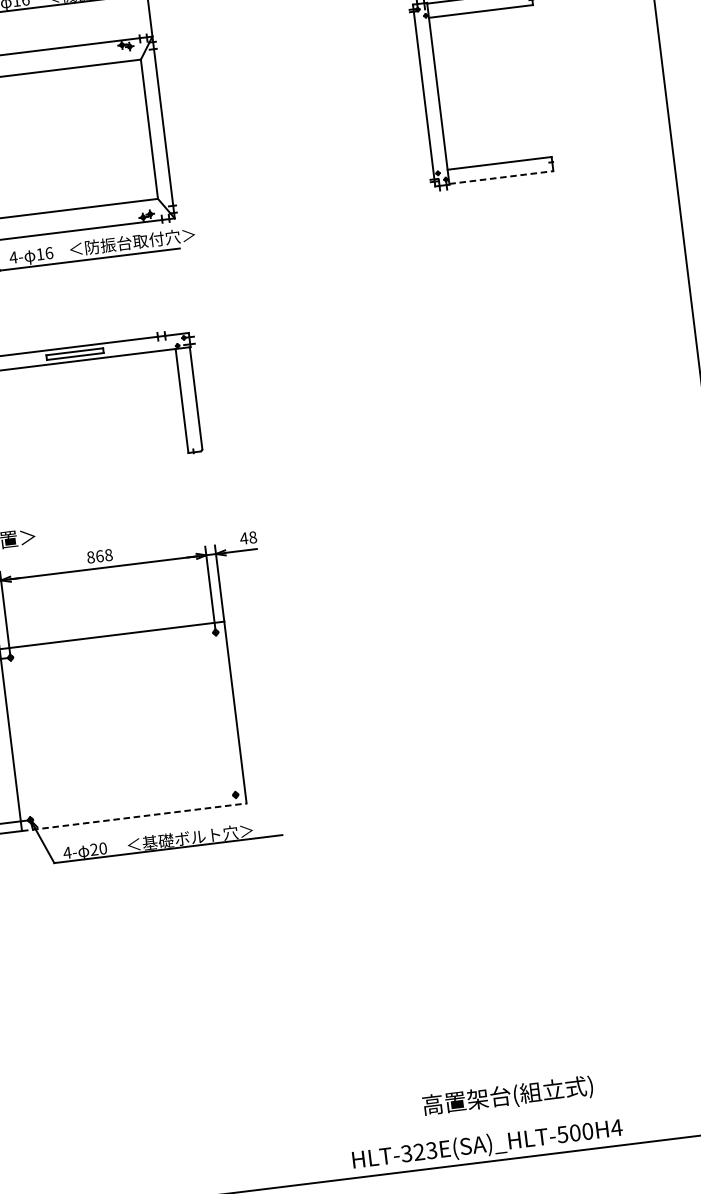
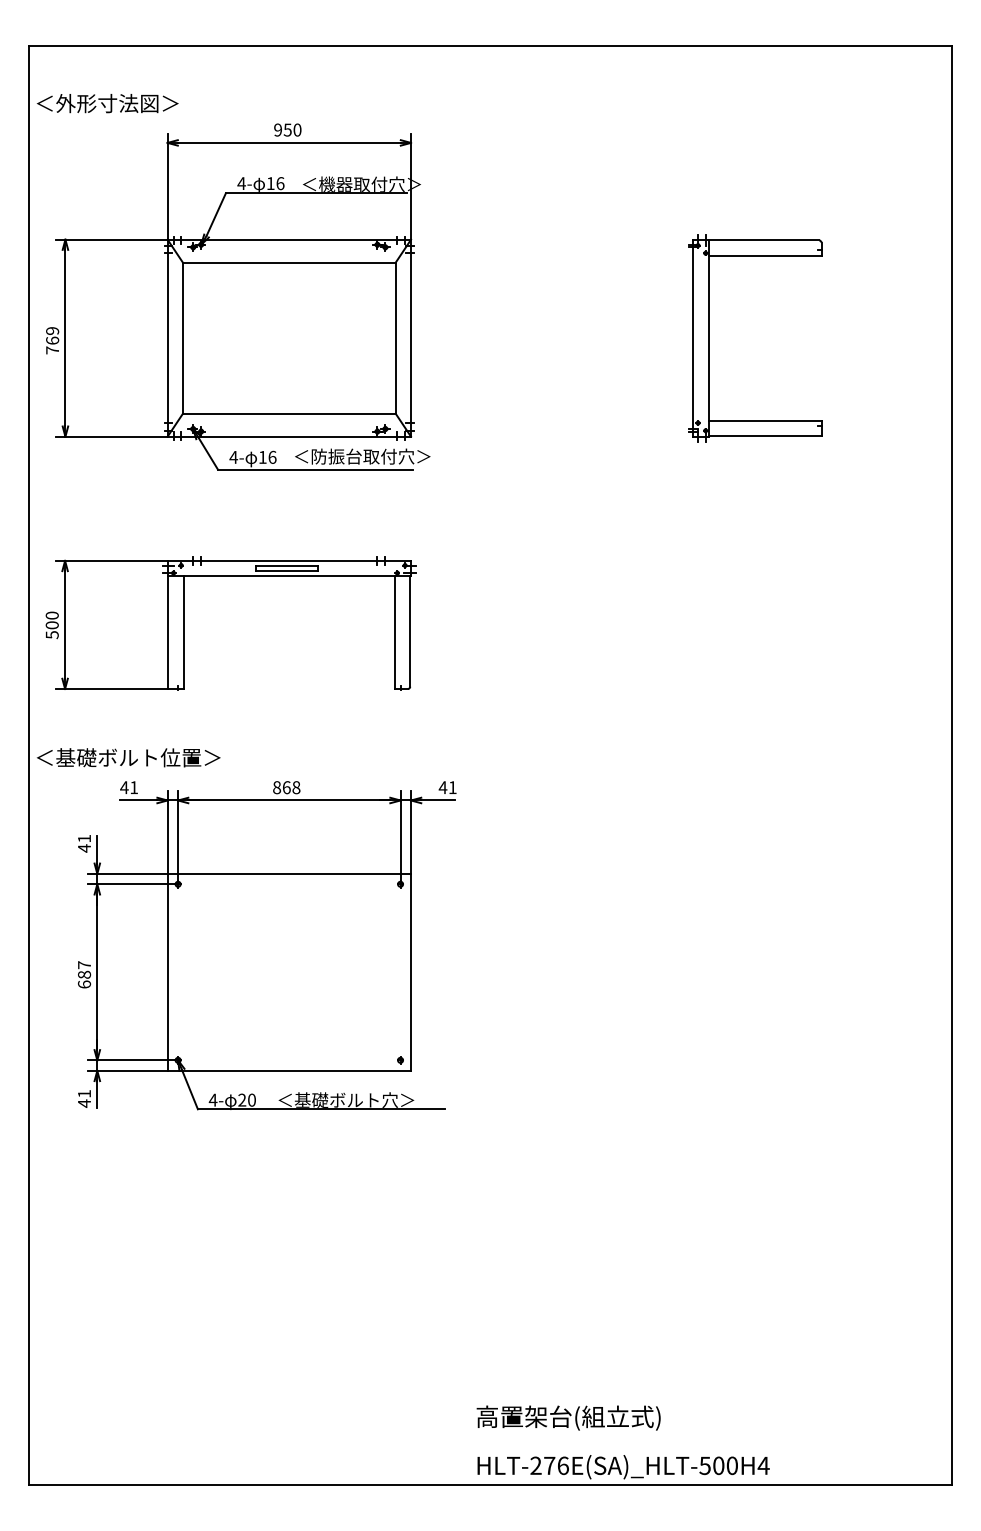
line: (501, 177) -> (765, 435), dashed -> solid
text: (252, 537) -> (452, 787), 48 -> 41
line: (134, 816) -> (289, 1070), dashed -> solid
text: (507, 1096) -> (568, 1417), moved
text: (419, 1151) -> (549, 1465), HLT-323E(SA)_HLT-500H4 -> HLT-276E(SA)_HLT-500H4

